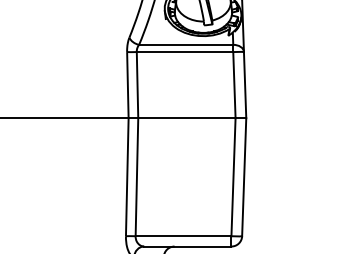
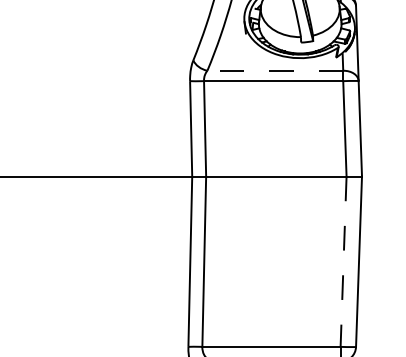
line: (185, 44) -> (274, 70), solid -> dashed
line: (233, 177) -> (343, 262), solid -> dashed

